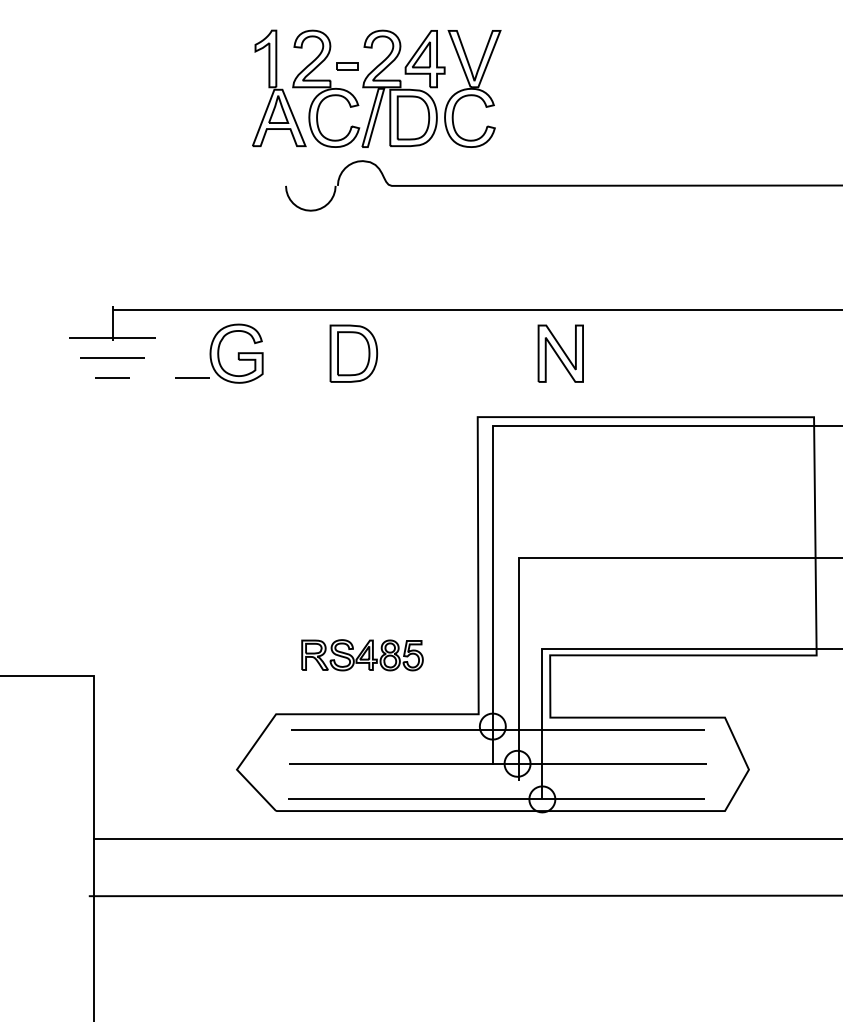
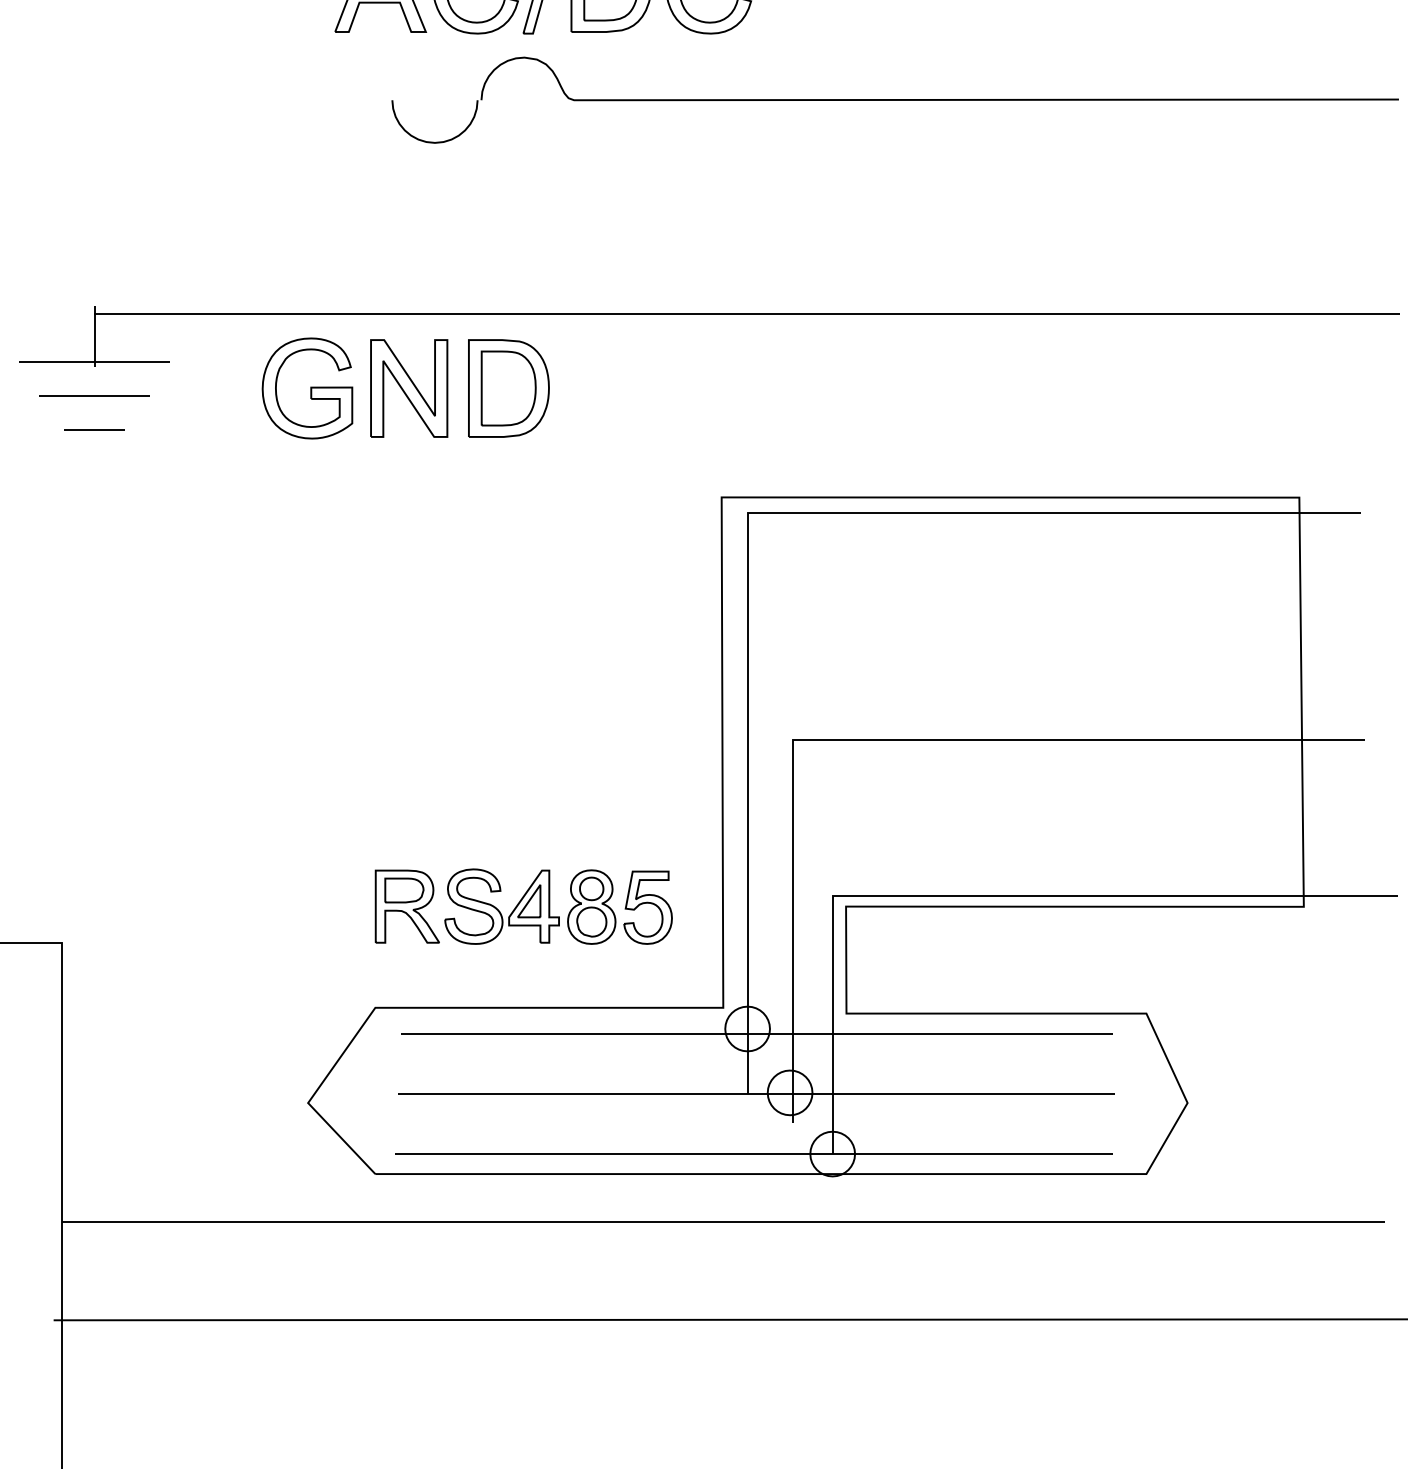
part: (560, 353) -> (408, 388), moved
line: (192, 377) -> (231, 429), removed
part: (362, 654) -> (523, 905), size x1.43

